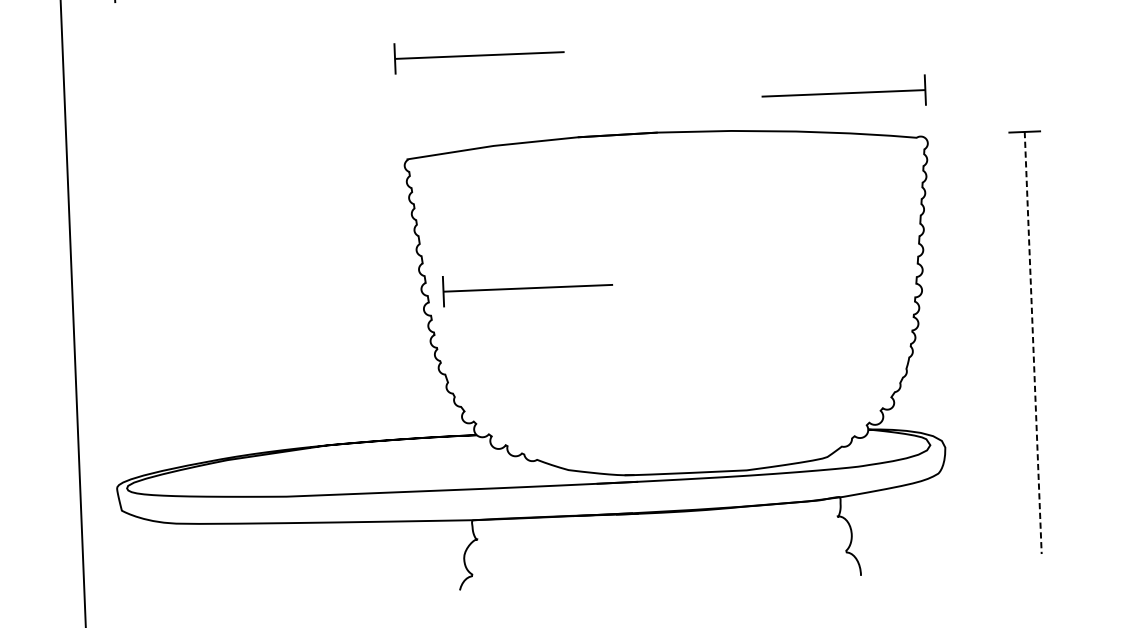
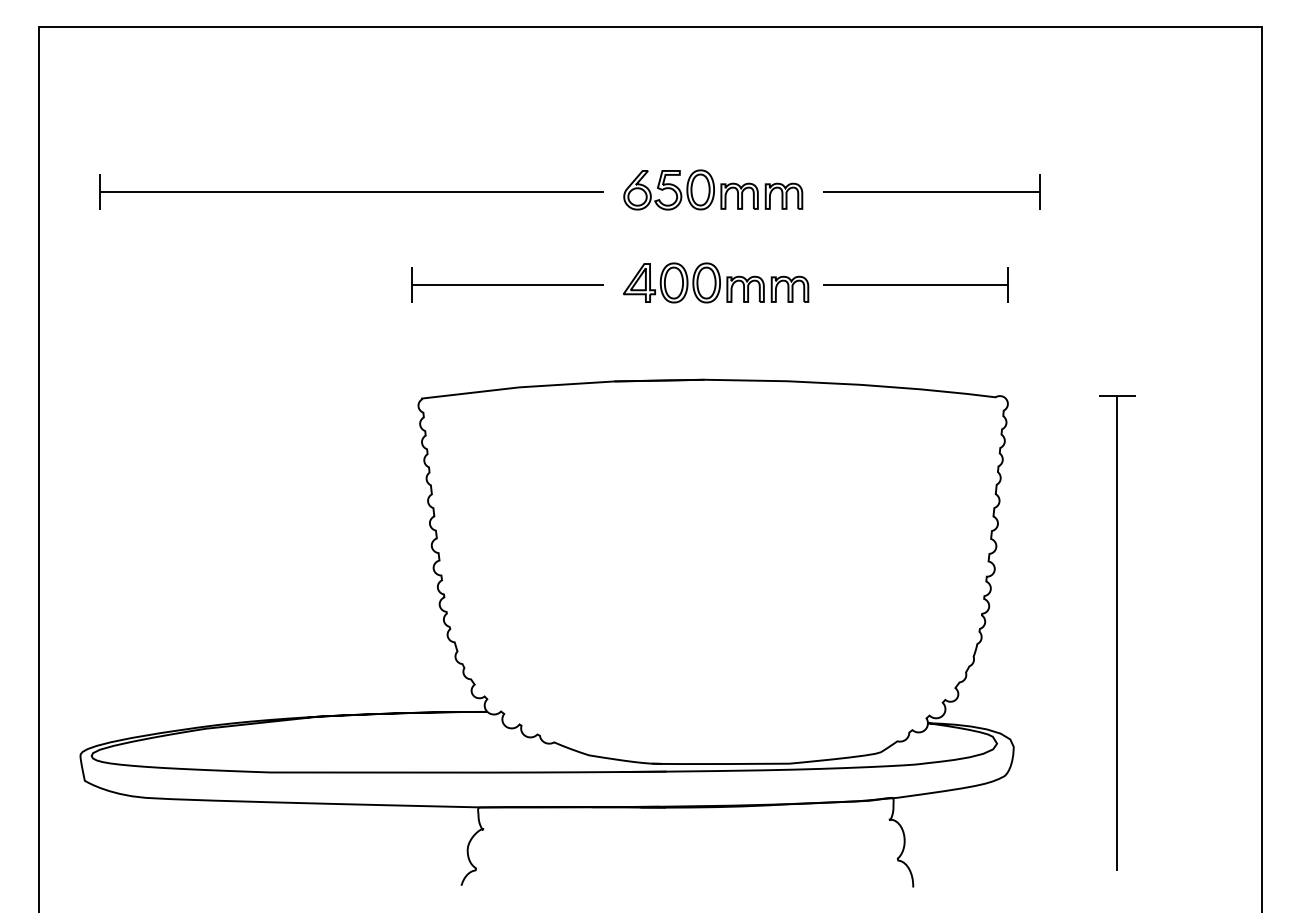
part: (664, 45) -> (716, 282), added
part: (843, 92) -> (915, 284), moved
part: (527, 287) -> (551, 548), removed
line: (1033, 343) -> (1117, 633), dashed -> solid

